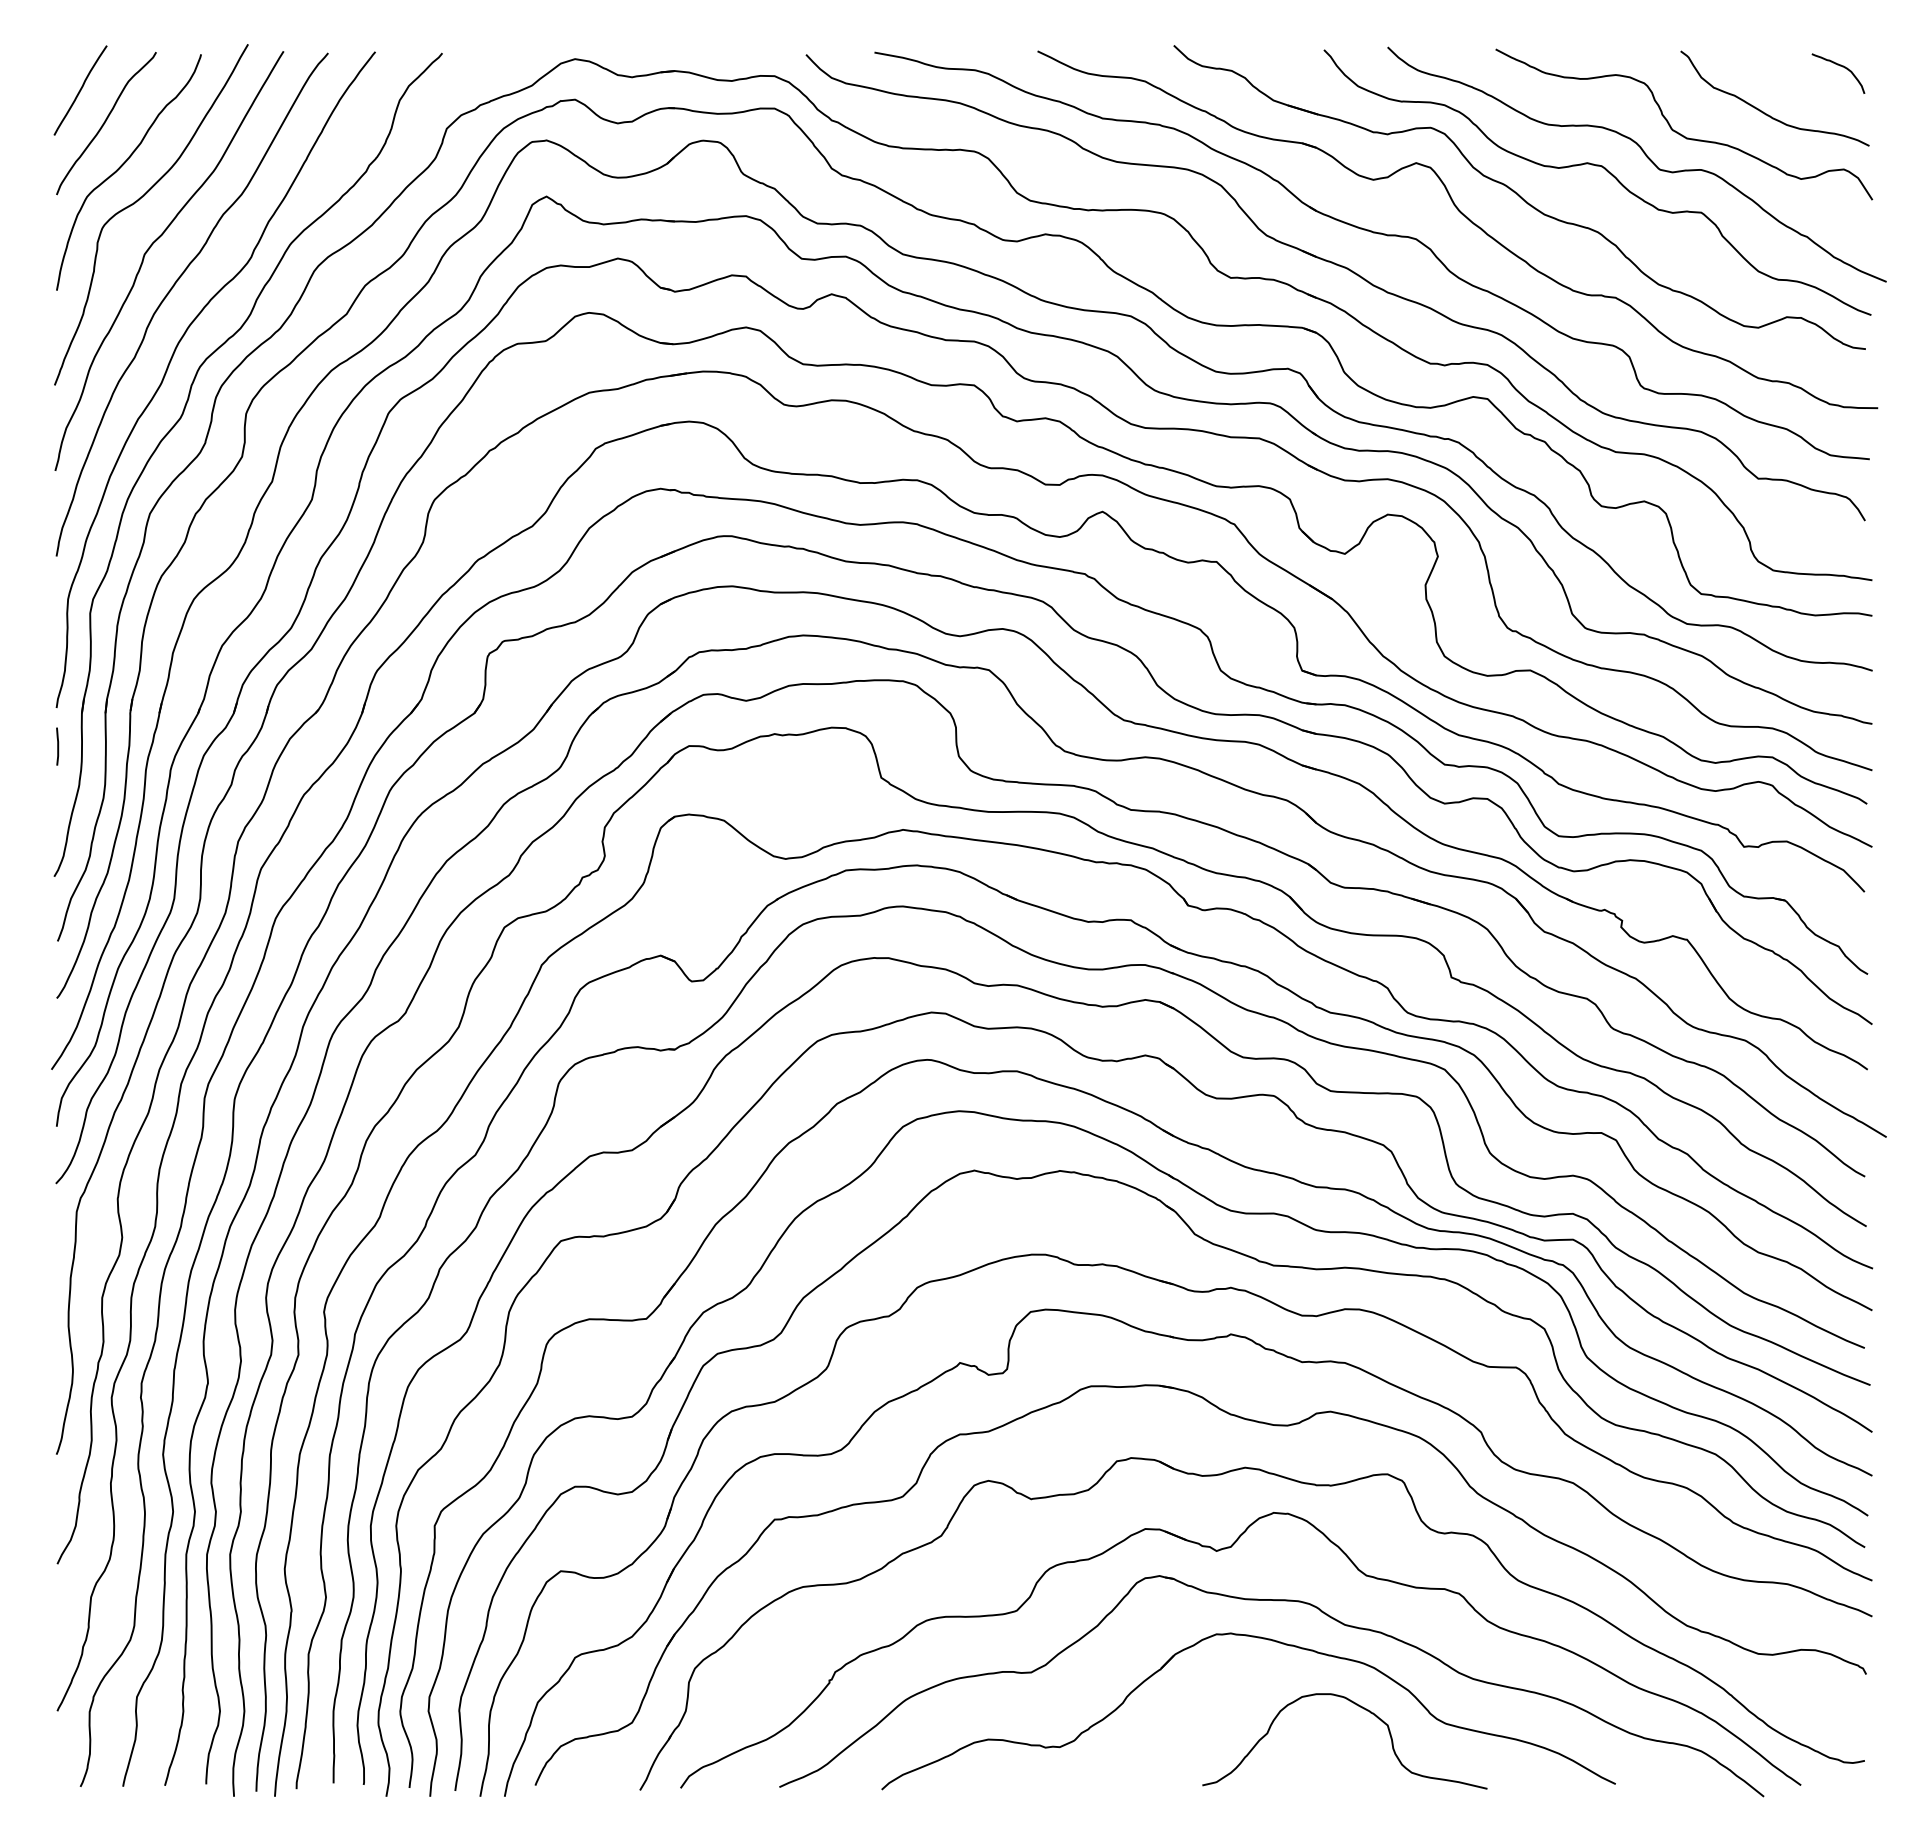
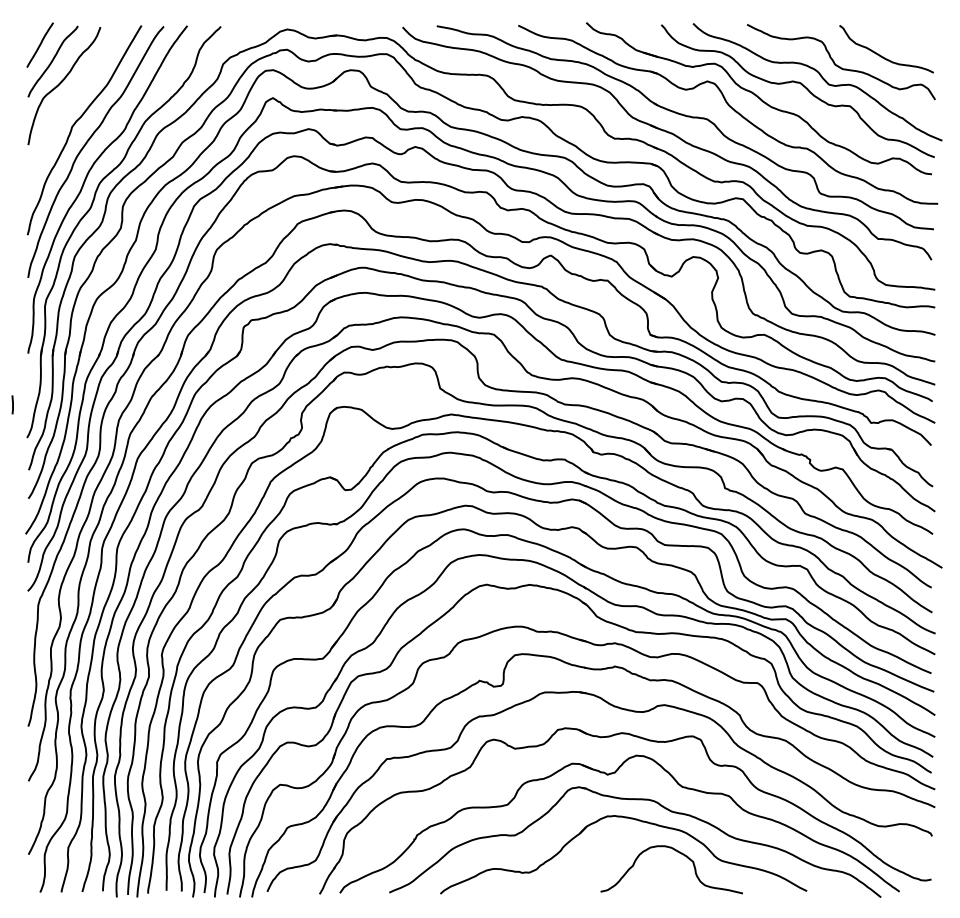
curve: (1838, 67) -> (918, 33), removed
curve: (143, 199) -> (71, 99), removed
line: (57, 745) -> (12, 404), moved

